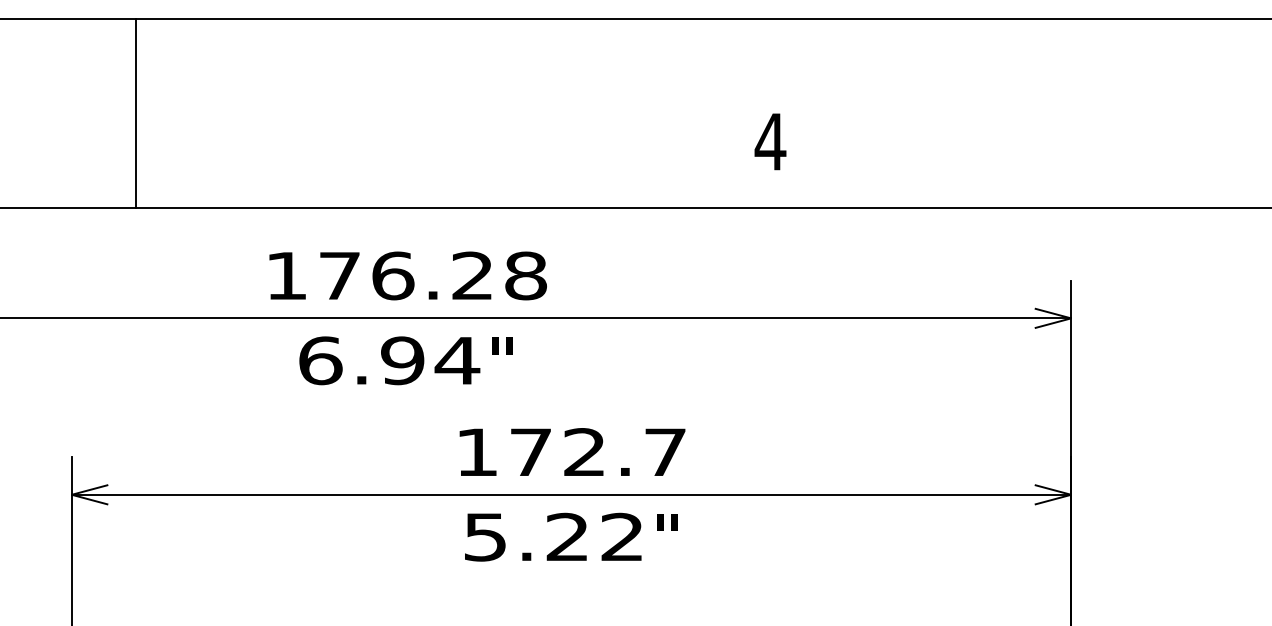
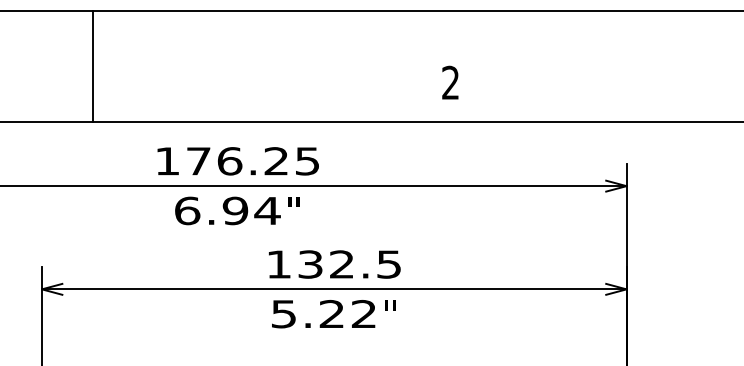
line: (136, 113) -> (92, 66), moved
text: (770, 141) -> (450, 82), 4 -> 2
text: (525, 276) -> (307, 161), 176.28 -> 176.25
text: (597, 452) -> (349, 264), 172.7 -> 132.5

